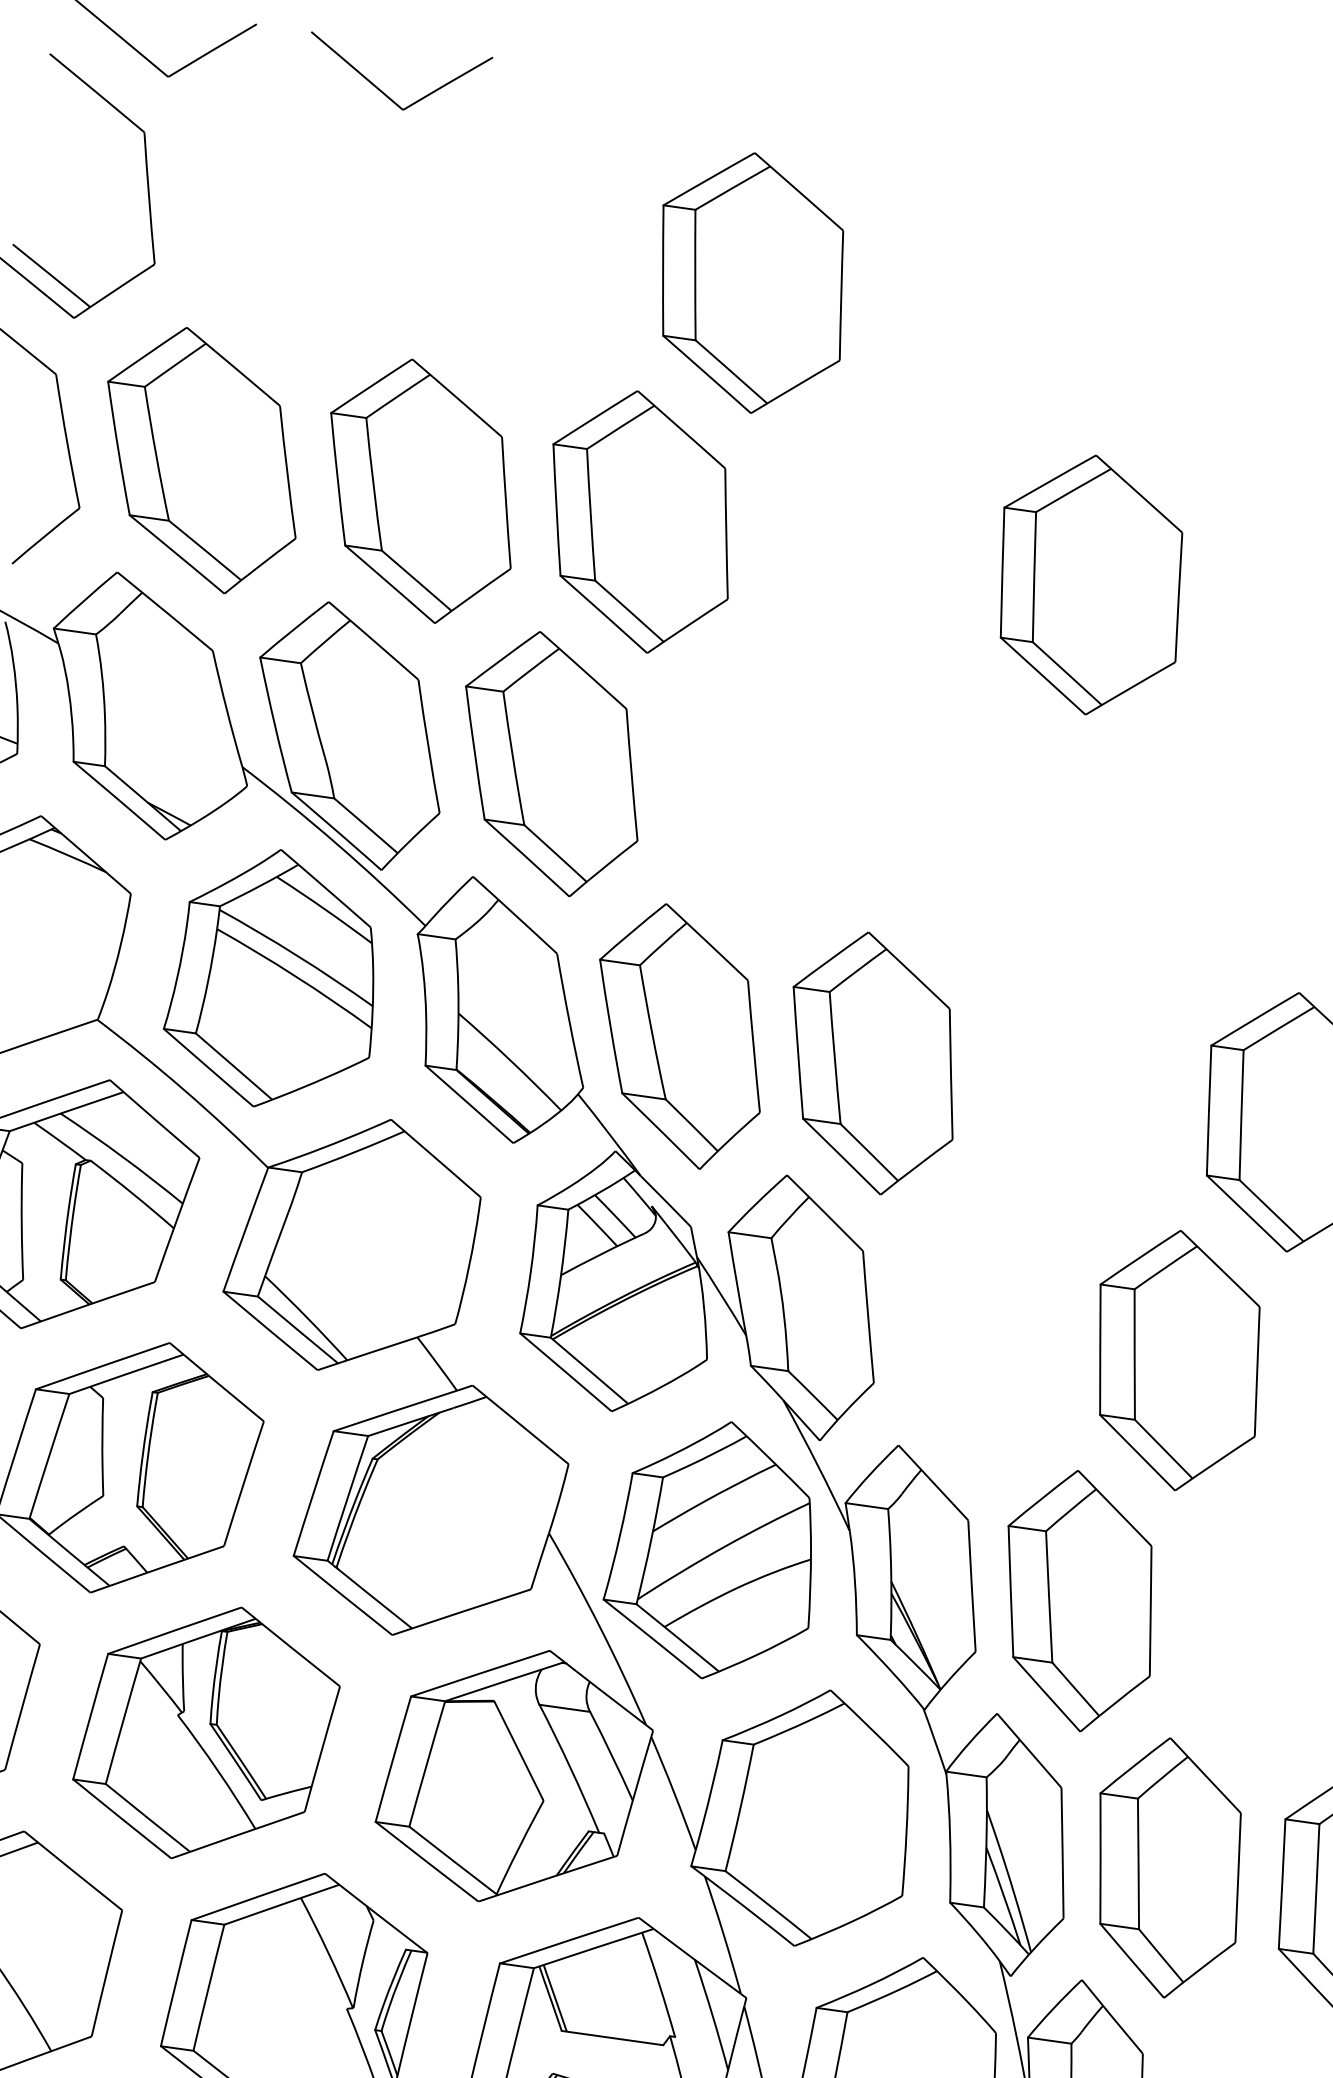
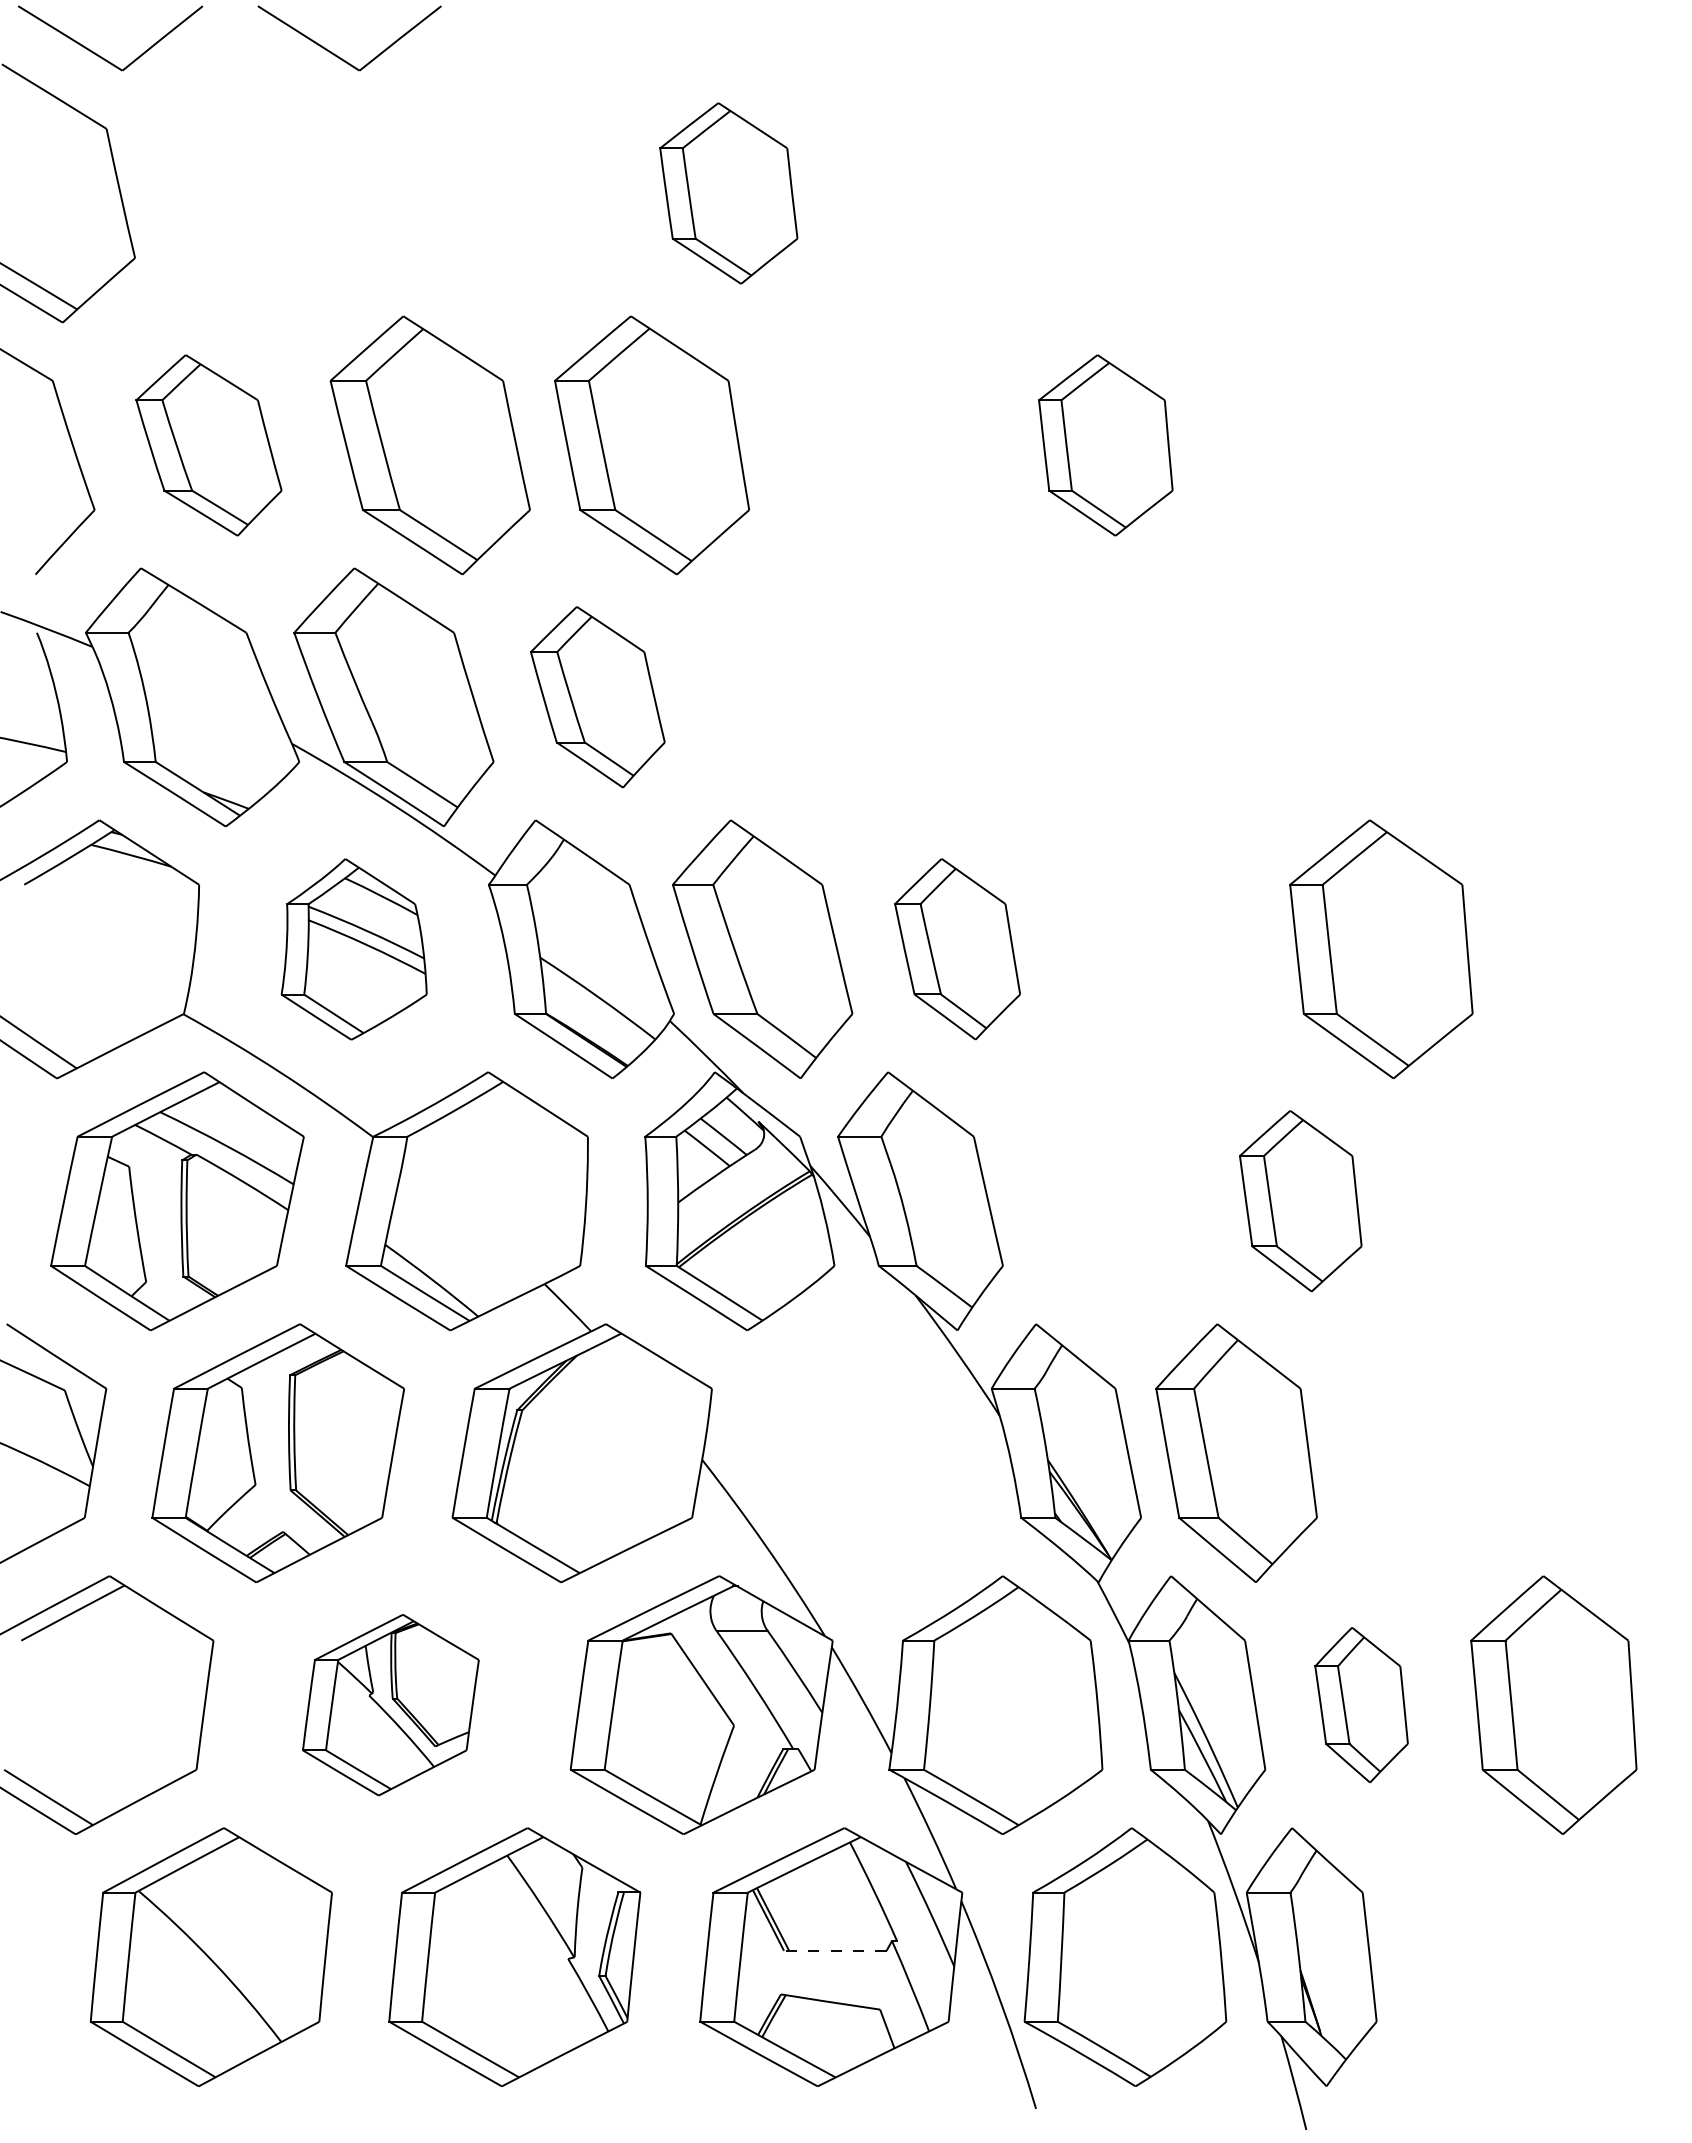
part: (751, 282) -> (728, 193), size x0.7
part: (201, 460) -> (208, 445), size x0.7
part: (1089, 584) -> (1105, 445), size x0.7
part: (551, 762) -> (597, 696), size x0.7
part: (274, 979) -> (353, 949), size x0.7
part: (873, 1062) -> (957, 948), size x0.7
part: (1177, 1359) -> (1300, 1200), size x0.7
part: (714, 1549) -> (868, 1452), removed
part: (206, 1732) -> (390, 1704), size x0.7
part: (1167, 1867) -> (1361, 1704), size x0.6
line: (611, 2037) -> (834, 1950), solid -> dashed

